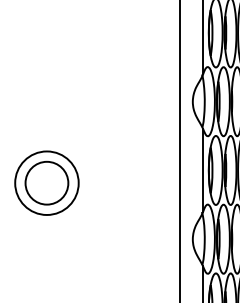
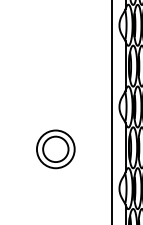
part: (46, 183) -> (55, 149), moved

